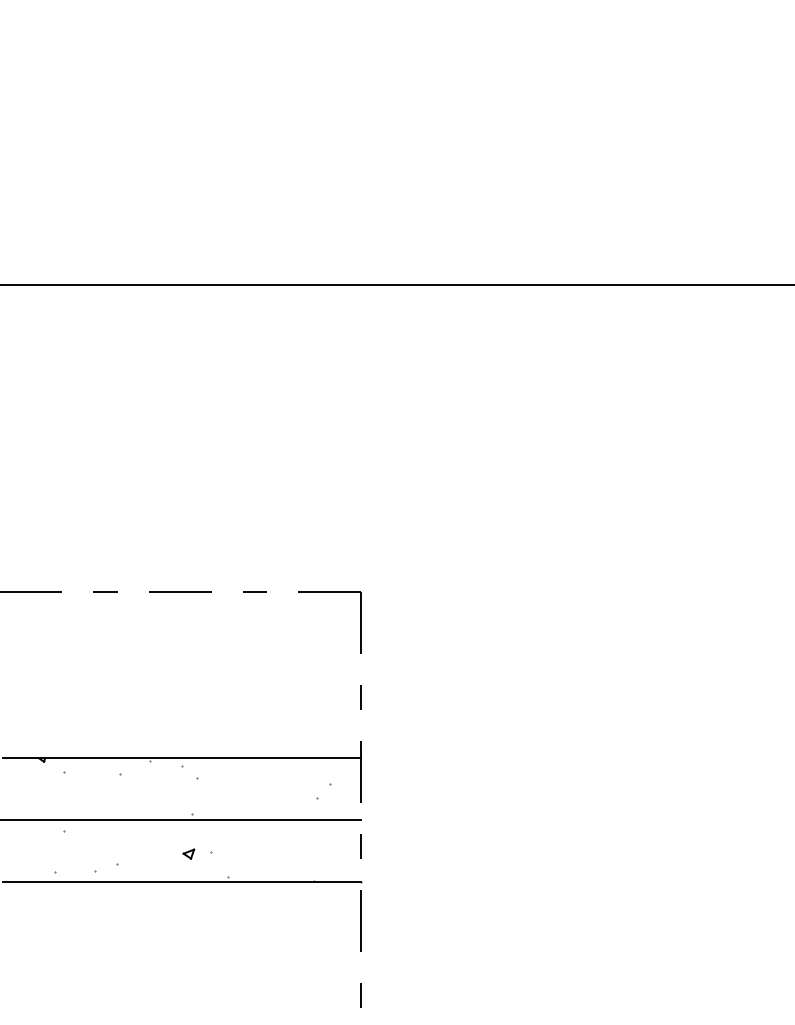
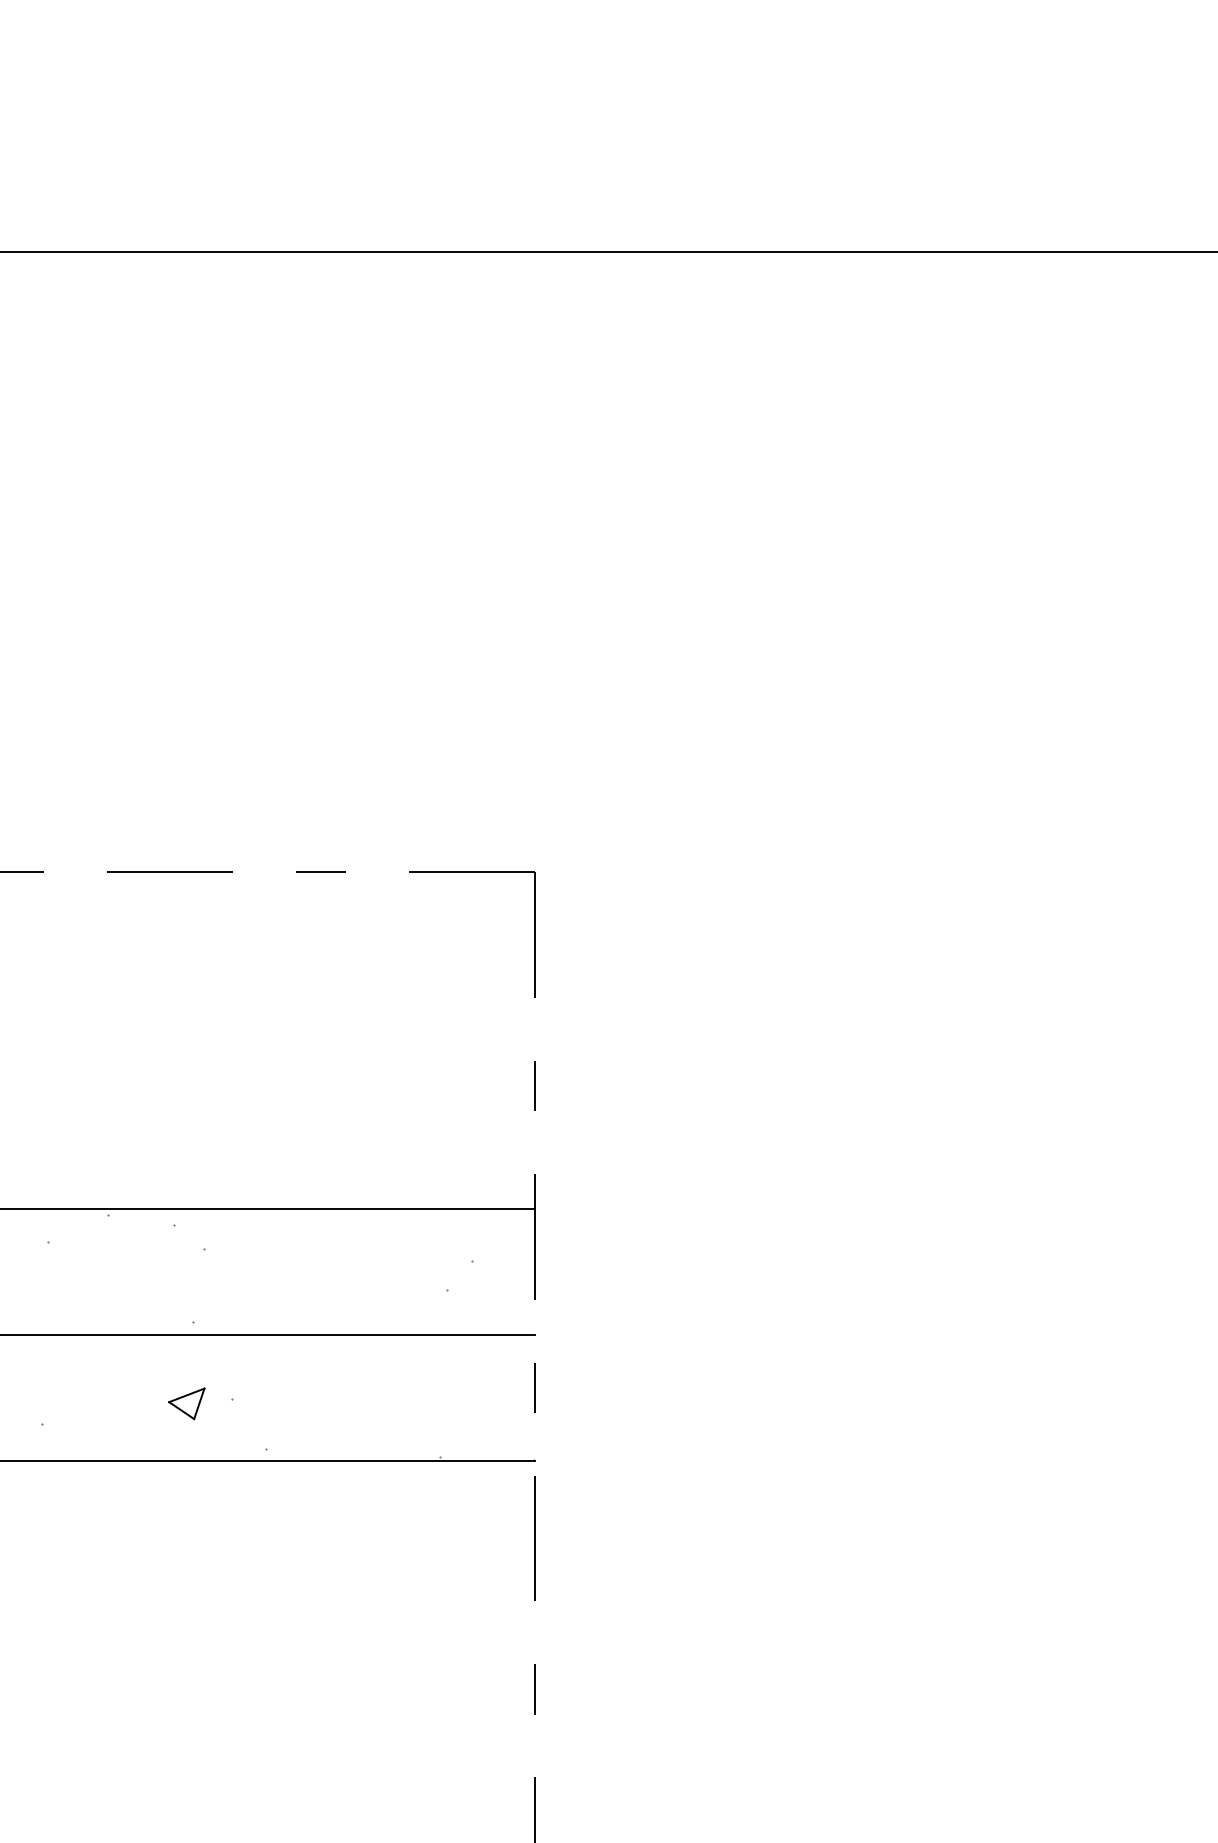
part: (188, 853) -> (186, 1402), size x1.67

